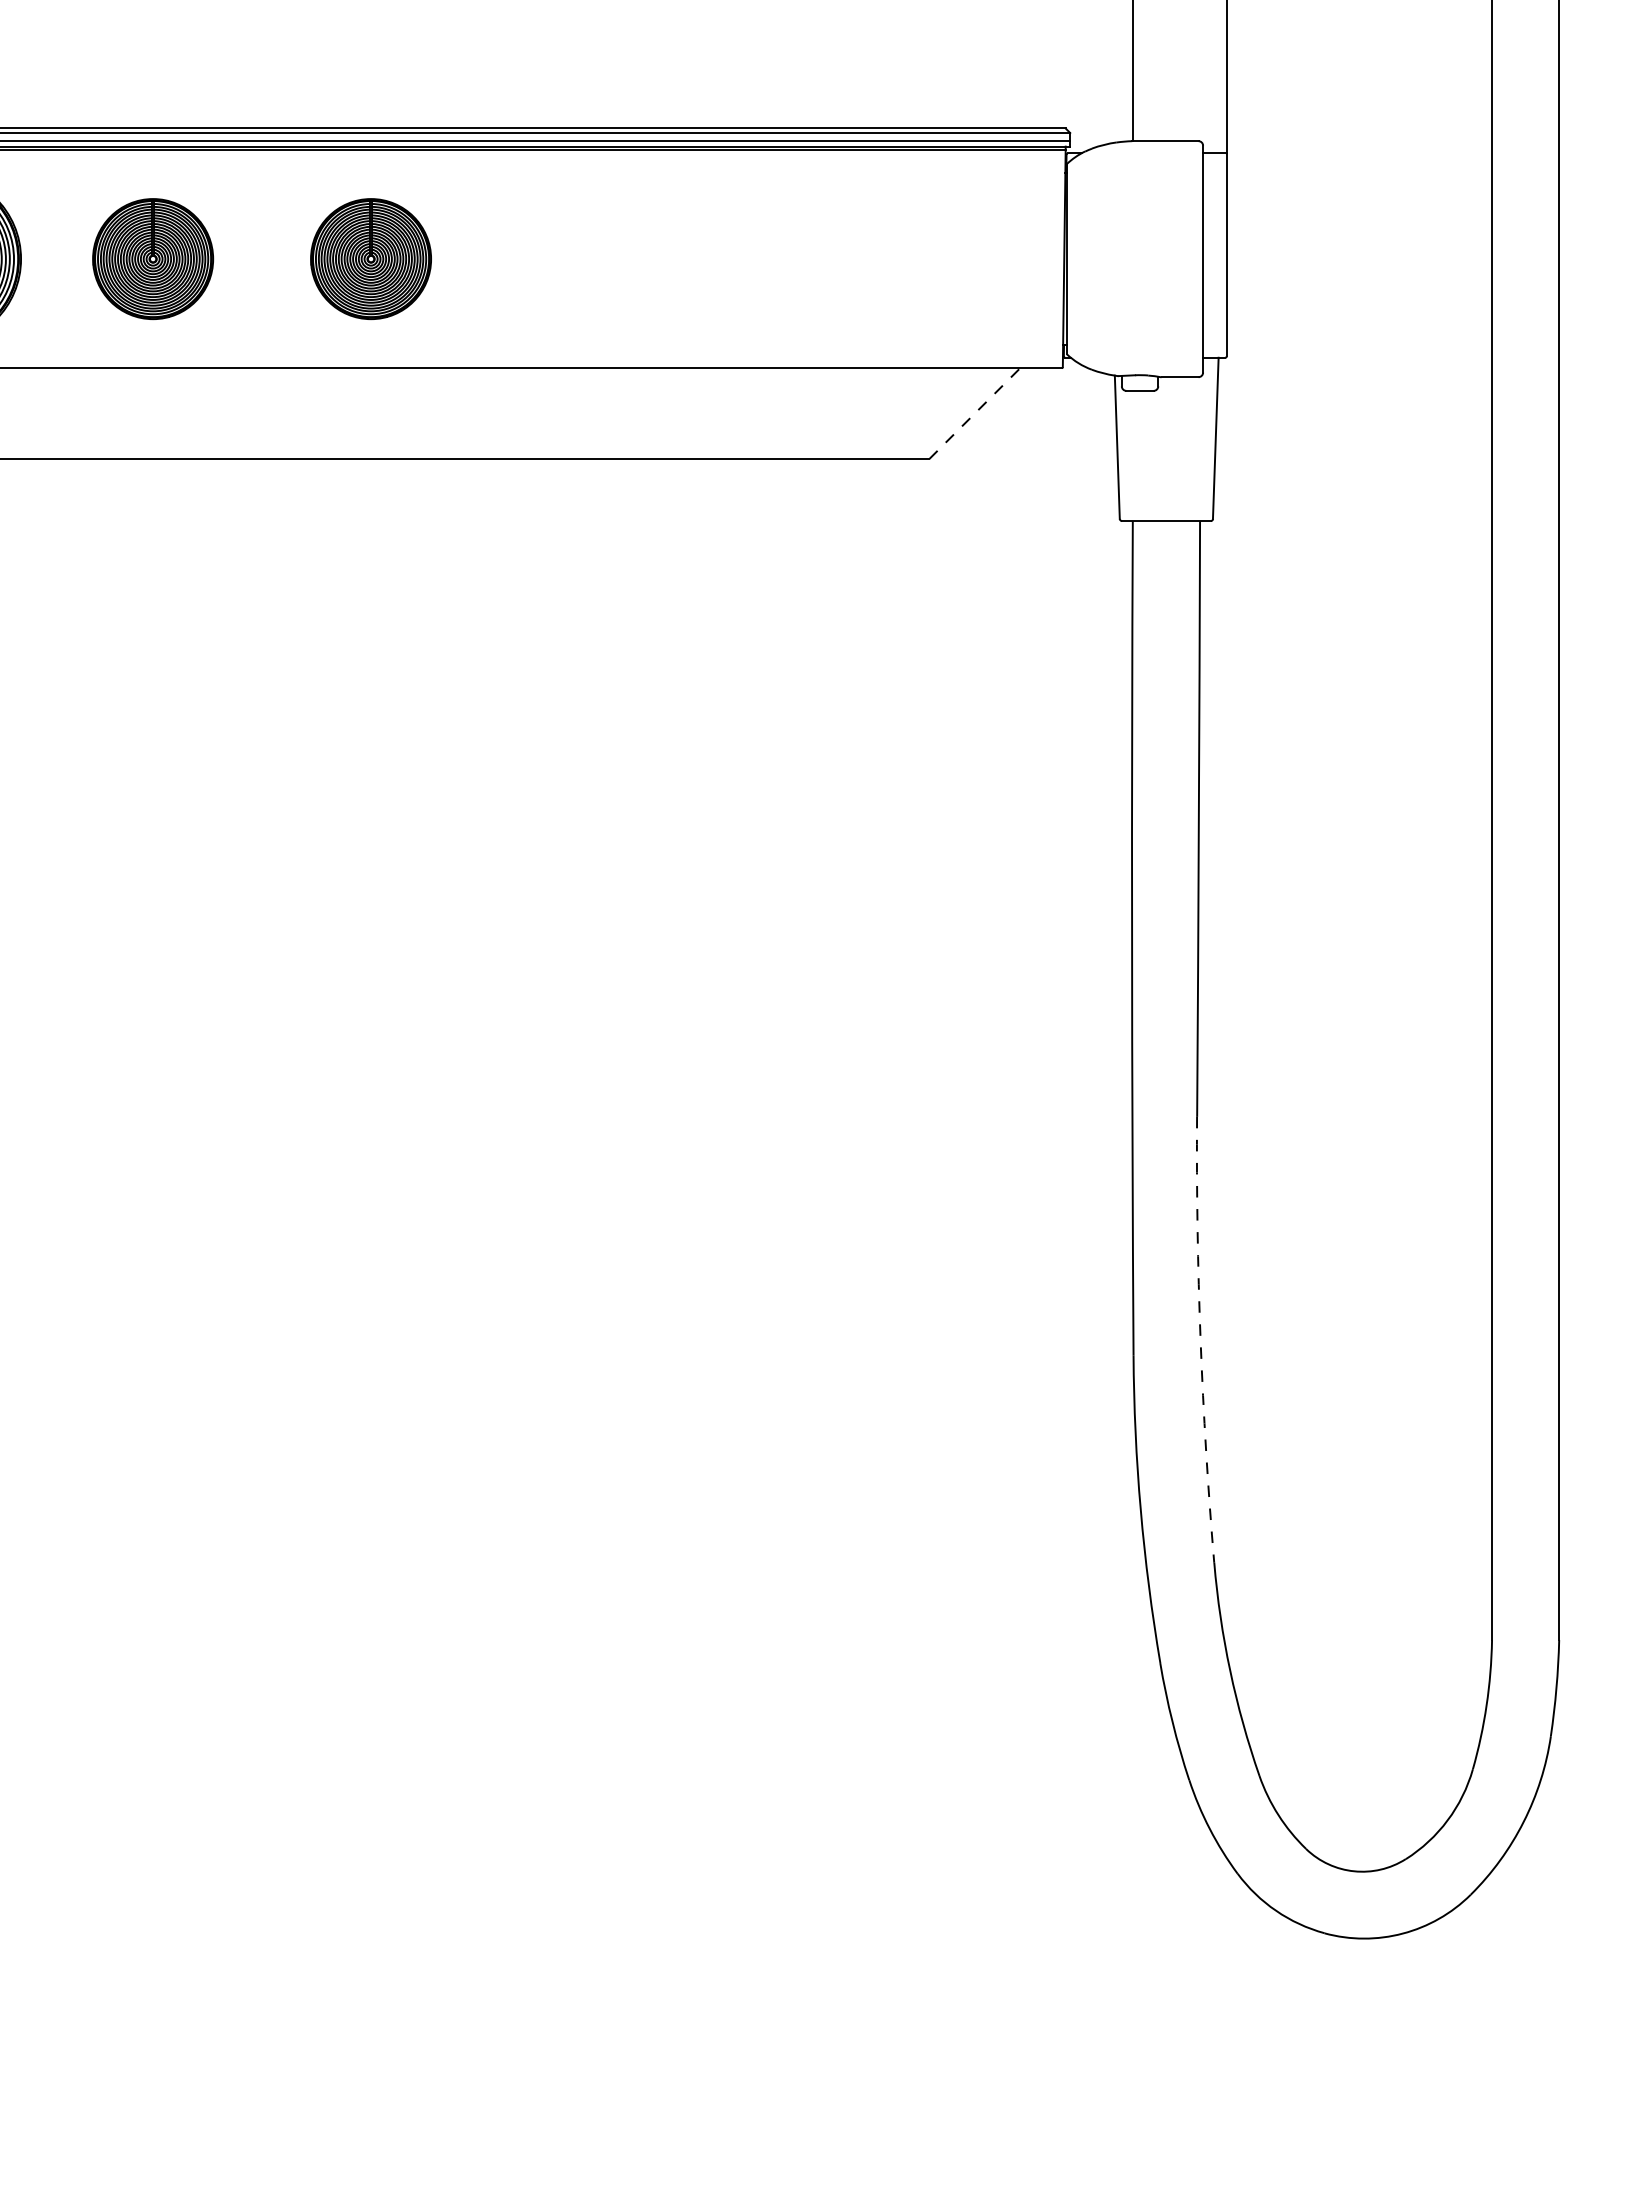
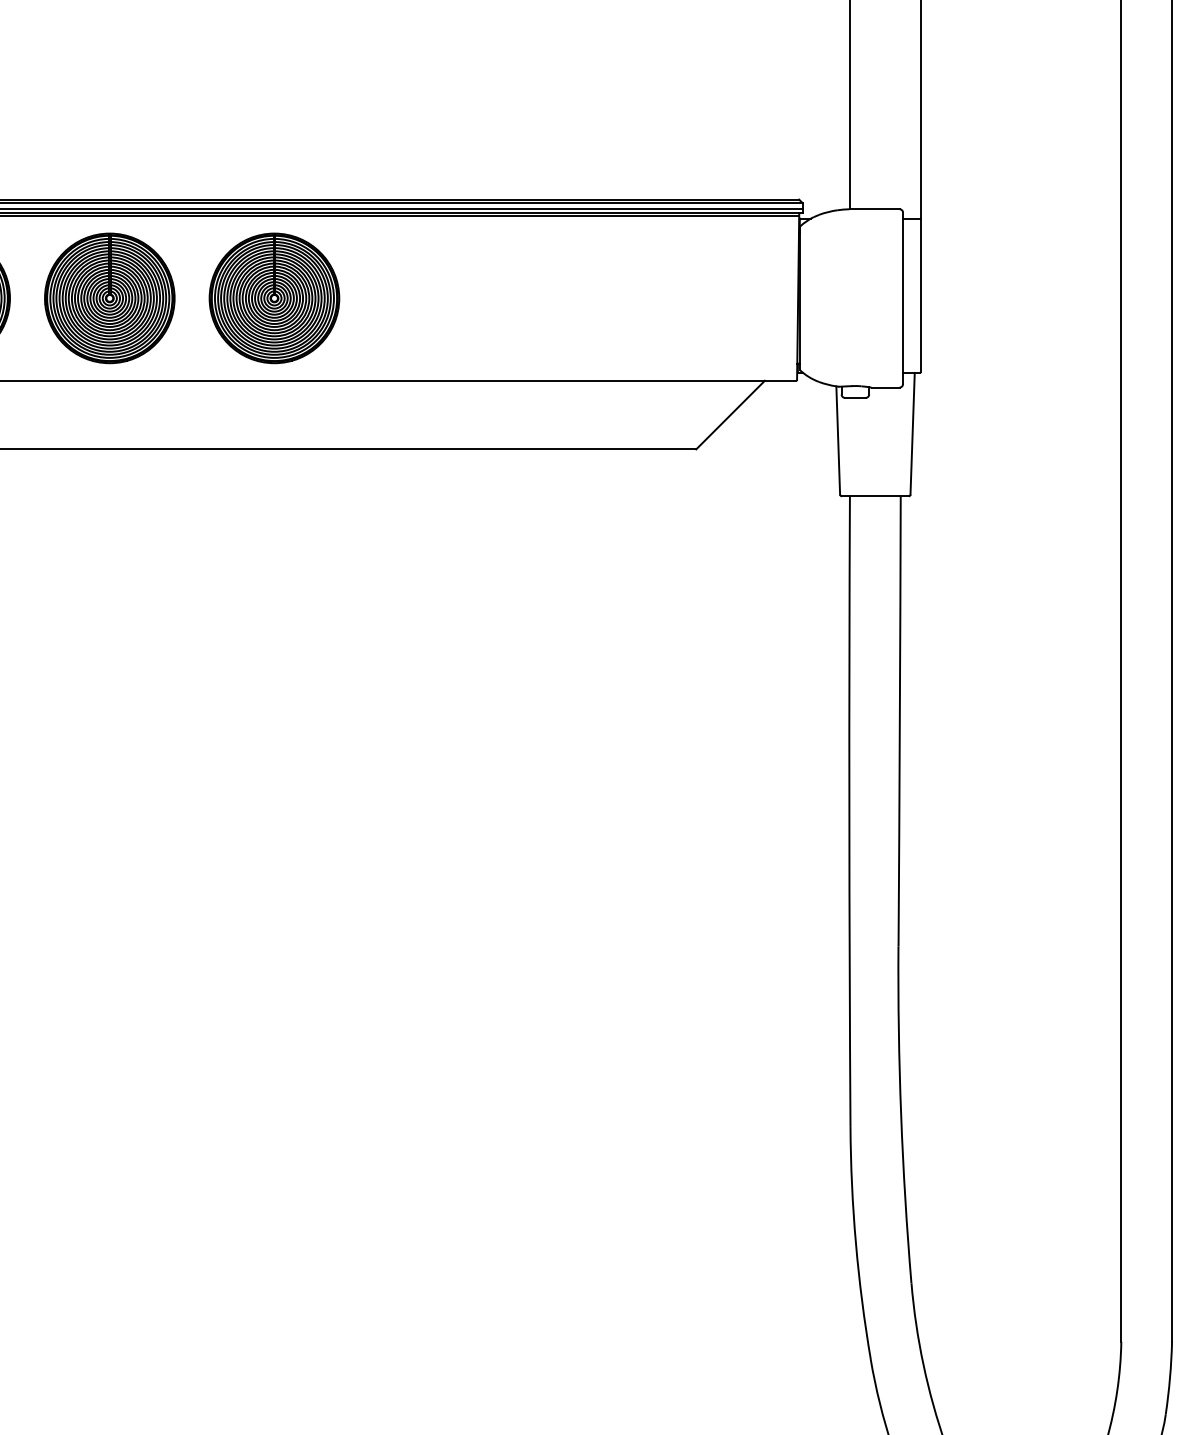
part: (152, 258) -> (109, 297), size x1.43
part: (370, 258) -> (274, 297), size x1.43
line: (975, 413) -> (731, 415), dashed -> solid
arc: (1200, 1340) -> (901, 1115), dashed -> solid

